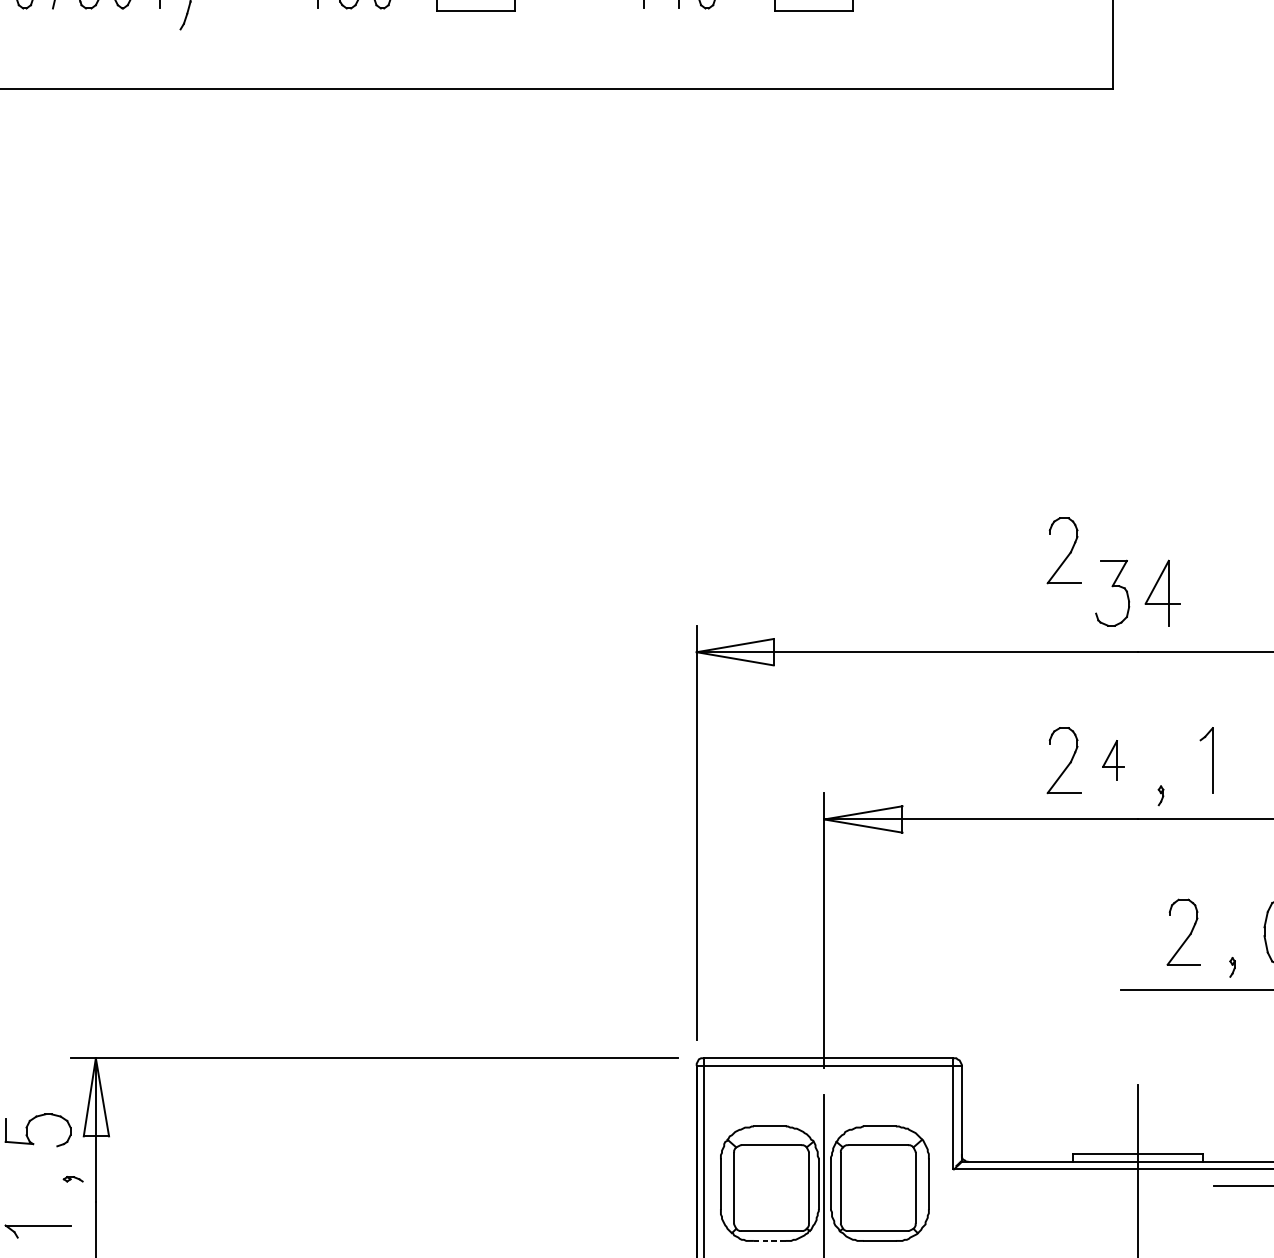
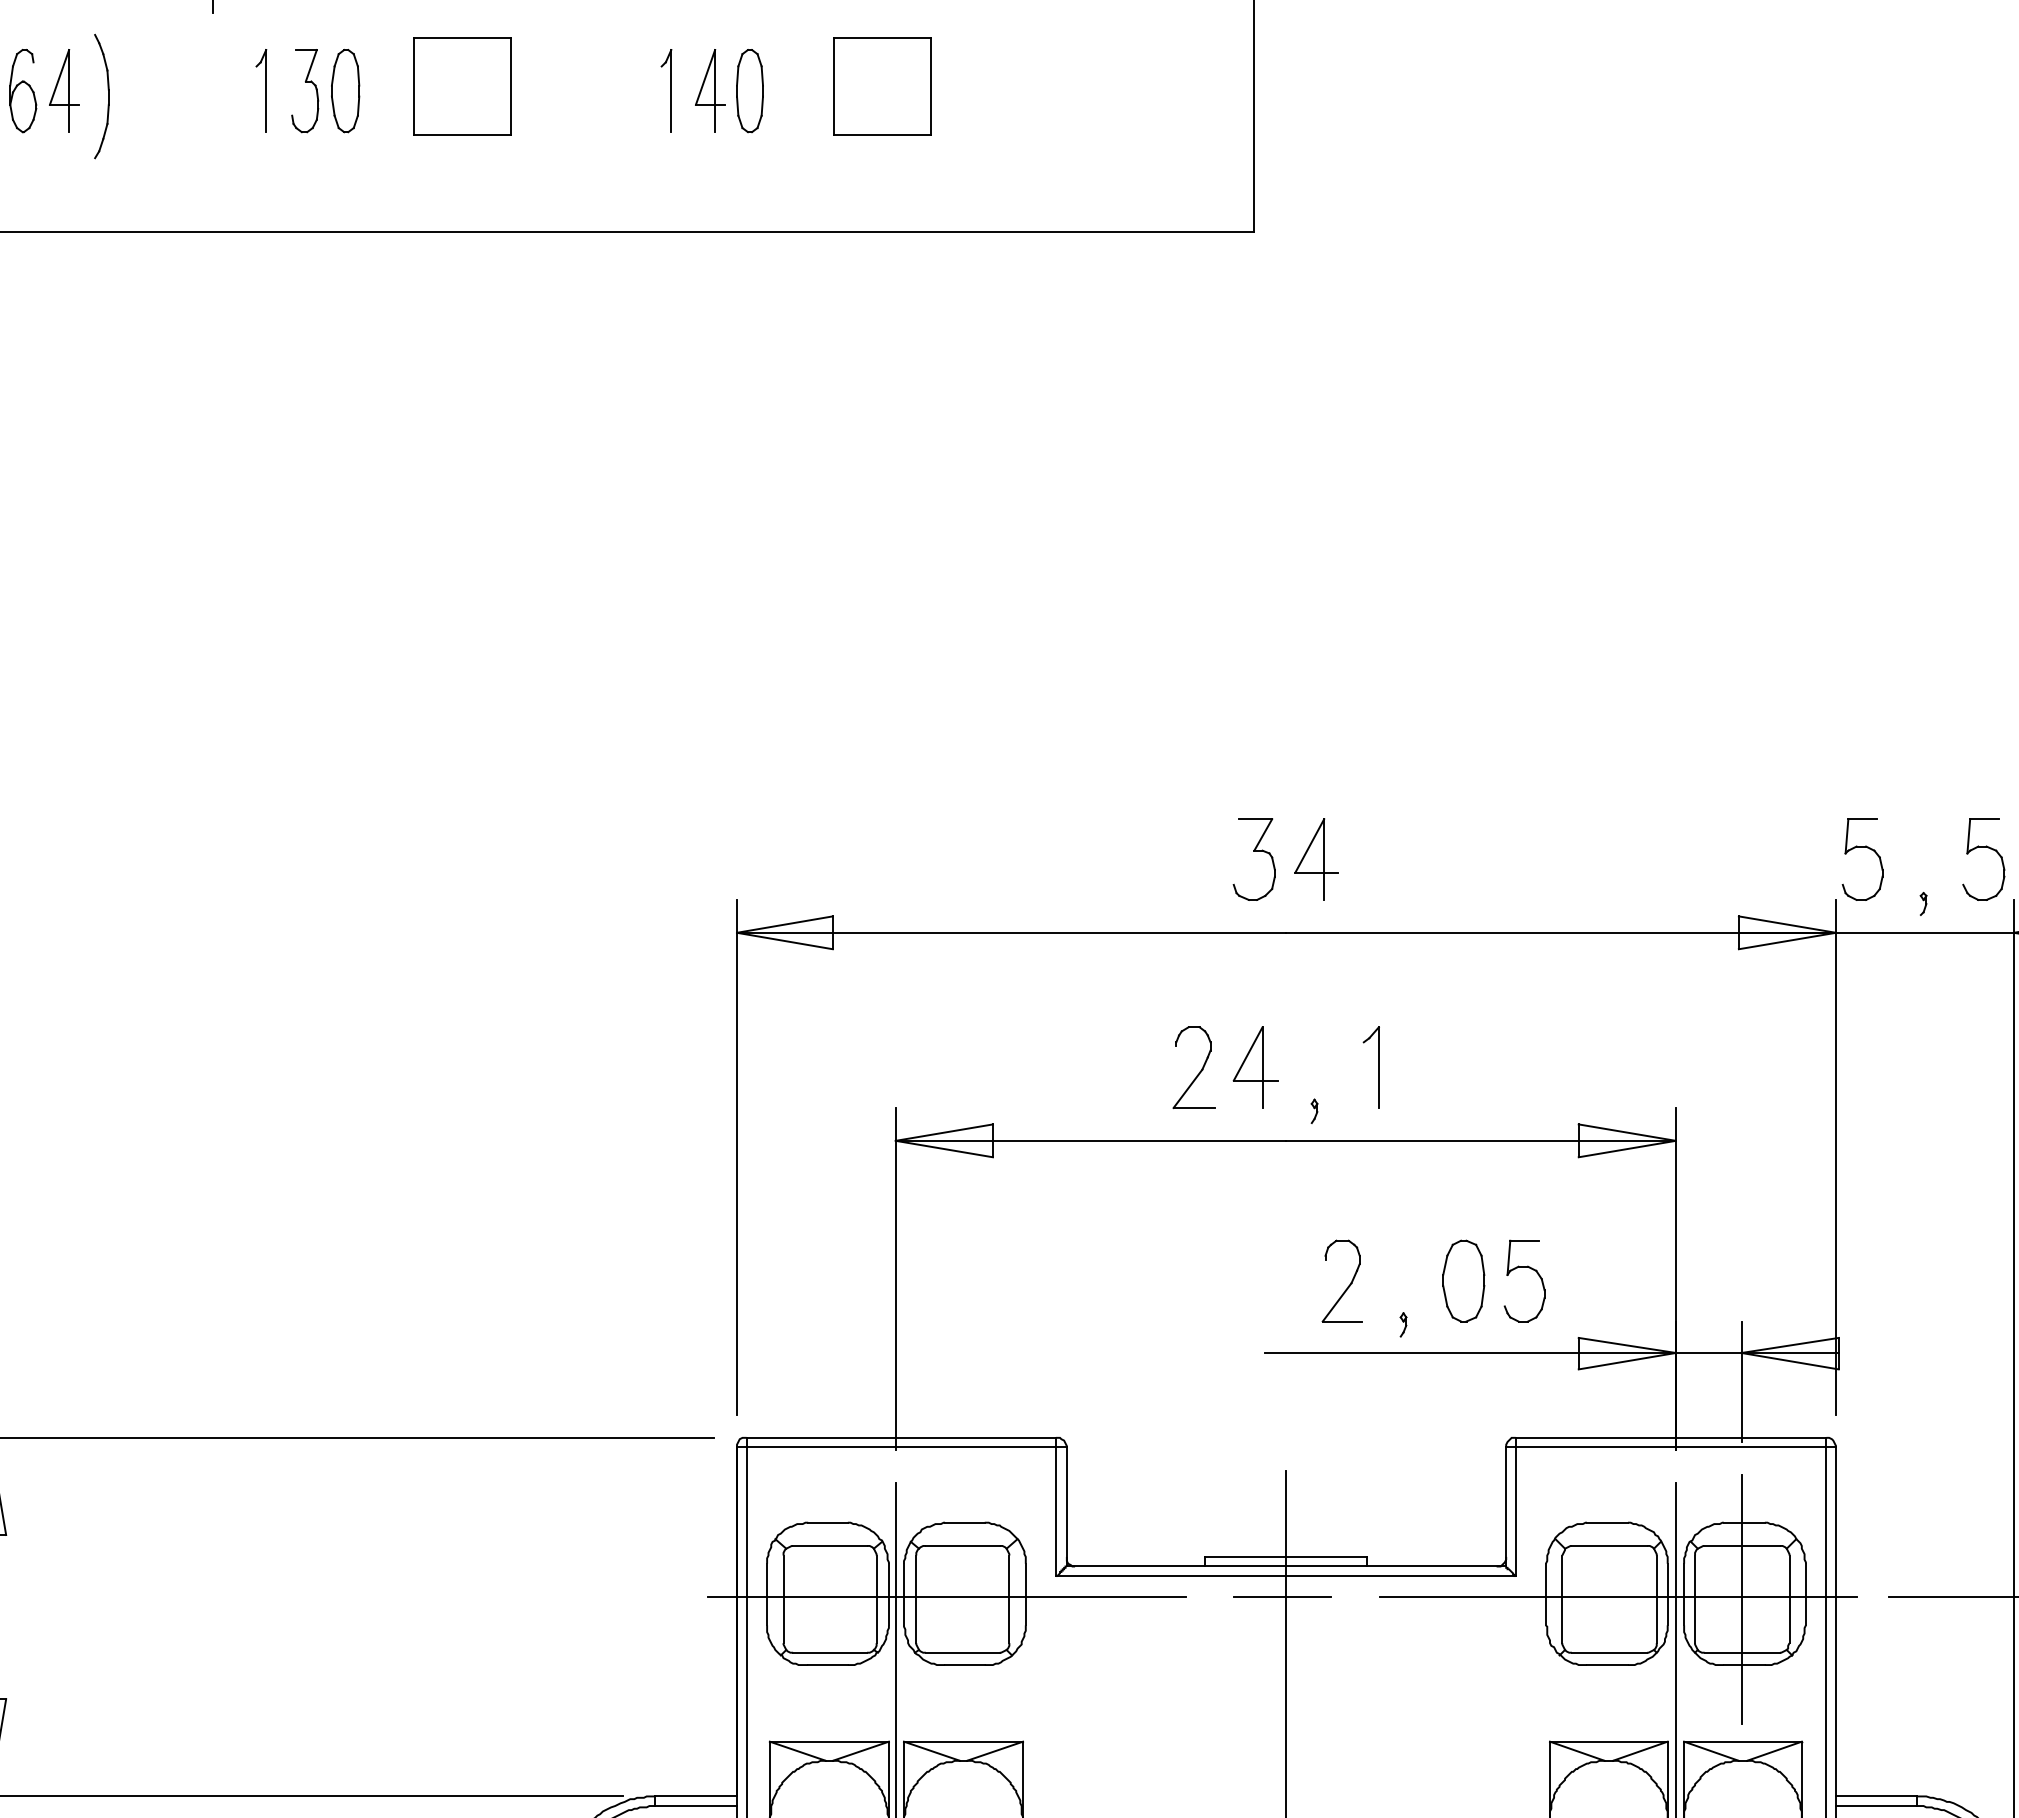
part: (1068, 553) -> (1199, 810), removed
part: (1113, 760) -> (1255, 1067), size x1.67
line: (865, 1185) -> (946, 1596), added
line: (1135, 1185) -> (1282, 1596), added
line: (770, 1241) -> (828, 1665), dashed -> solid

